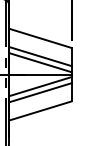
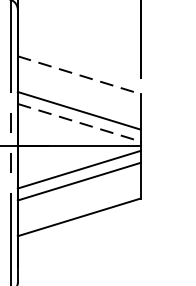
line: (40, 38) -> (79, 75), solid -> dashed
line: (40, 62) -> (79, 122), solid -> dashed

